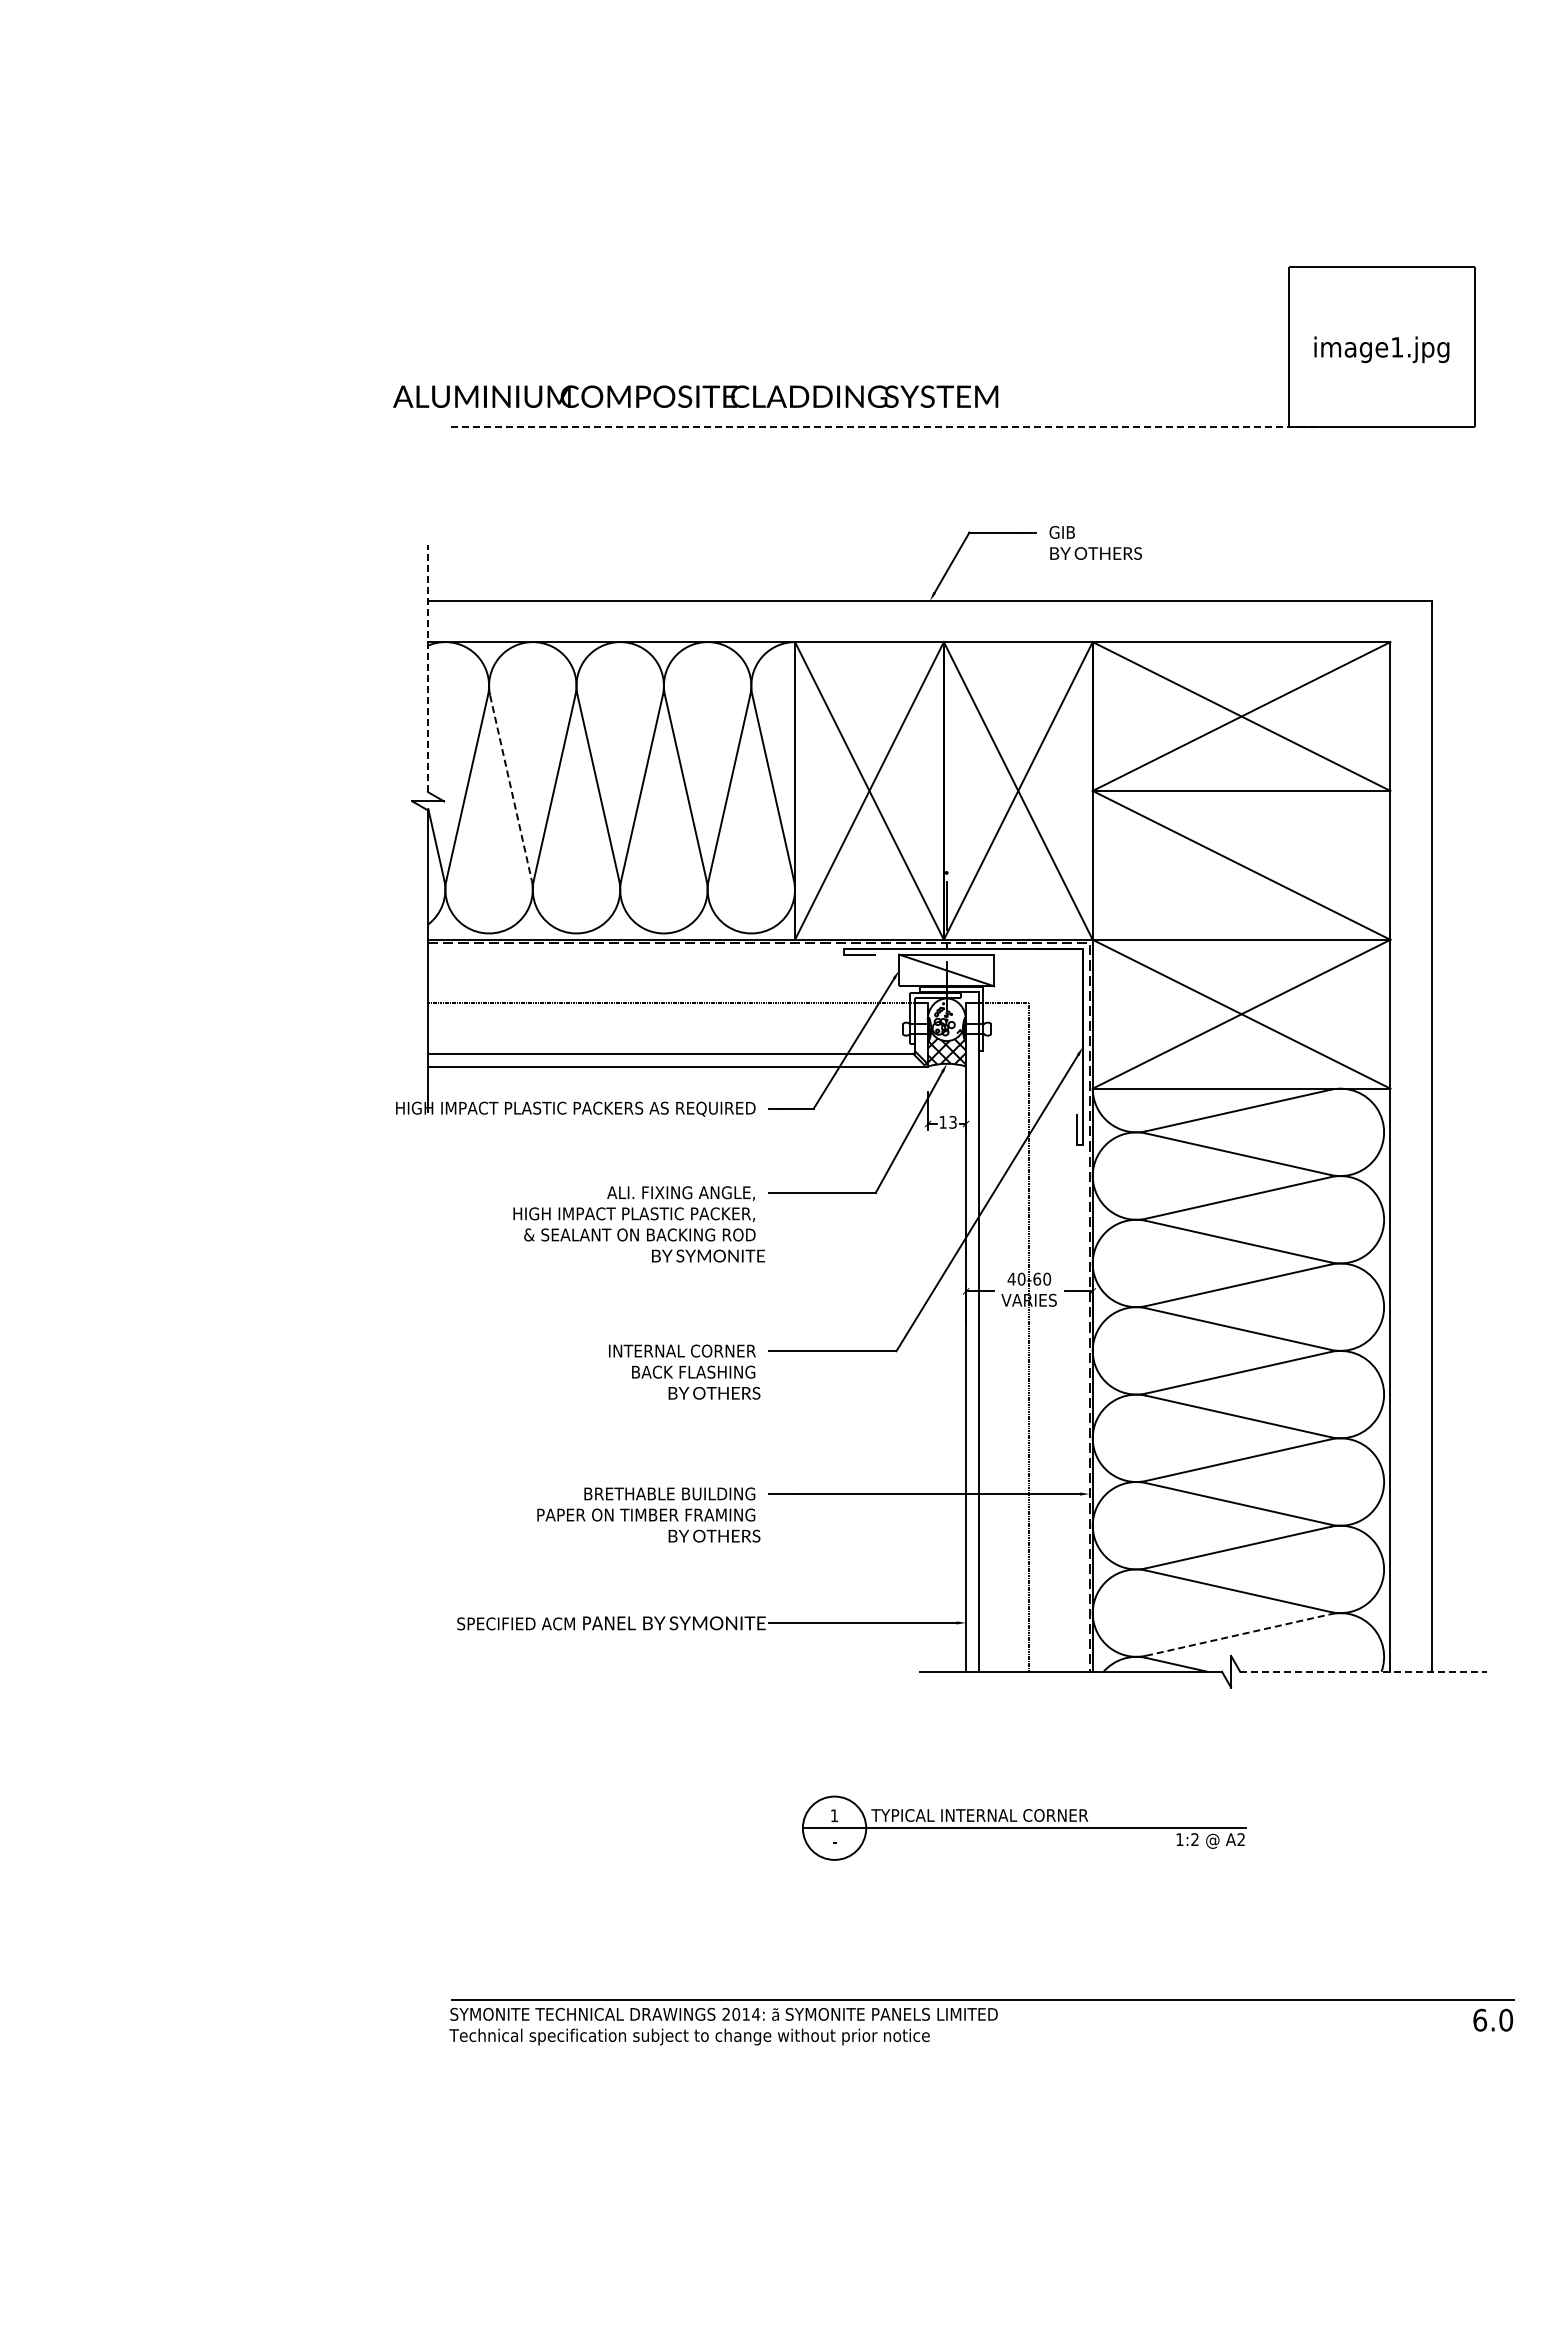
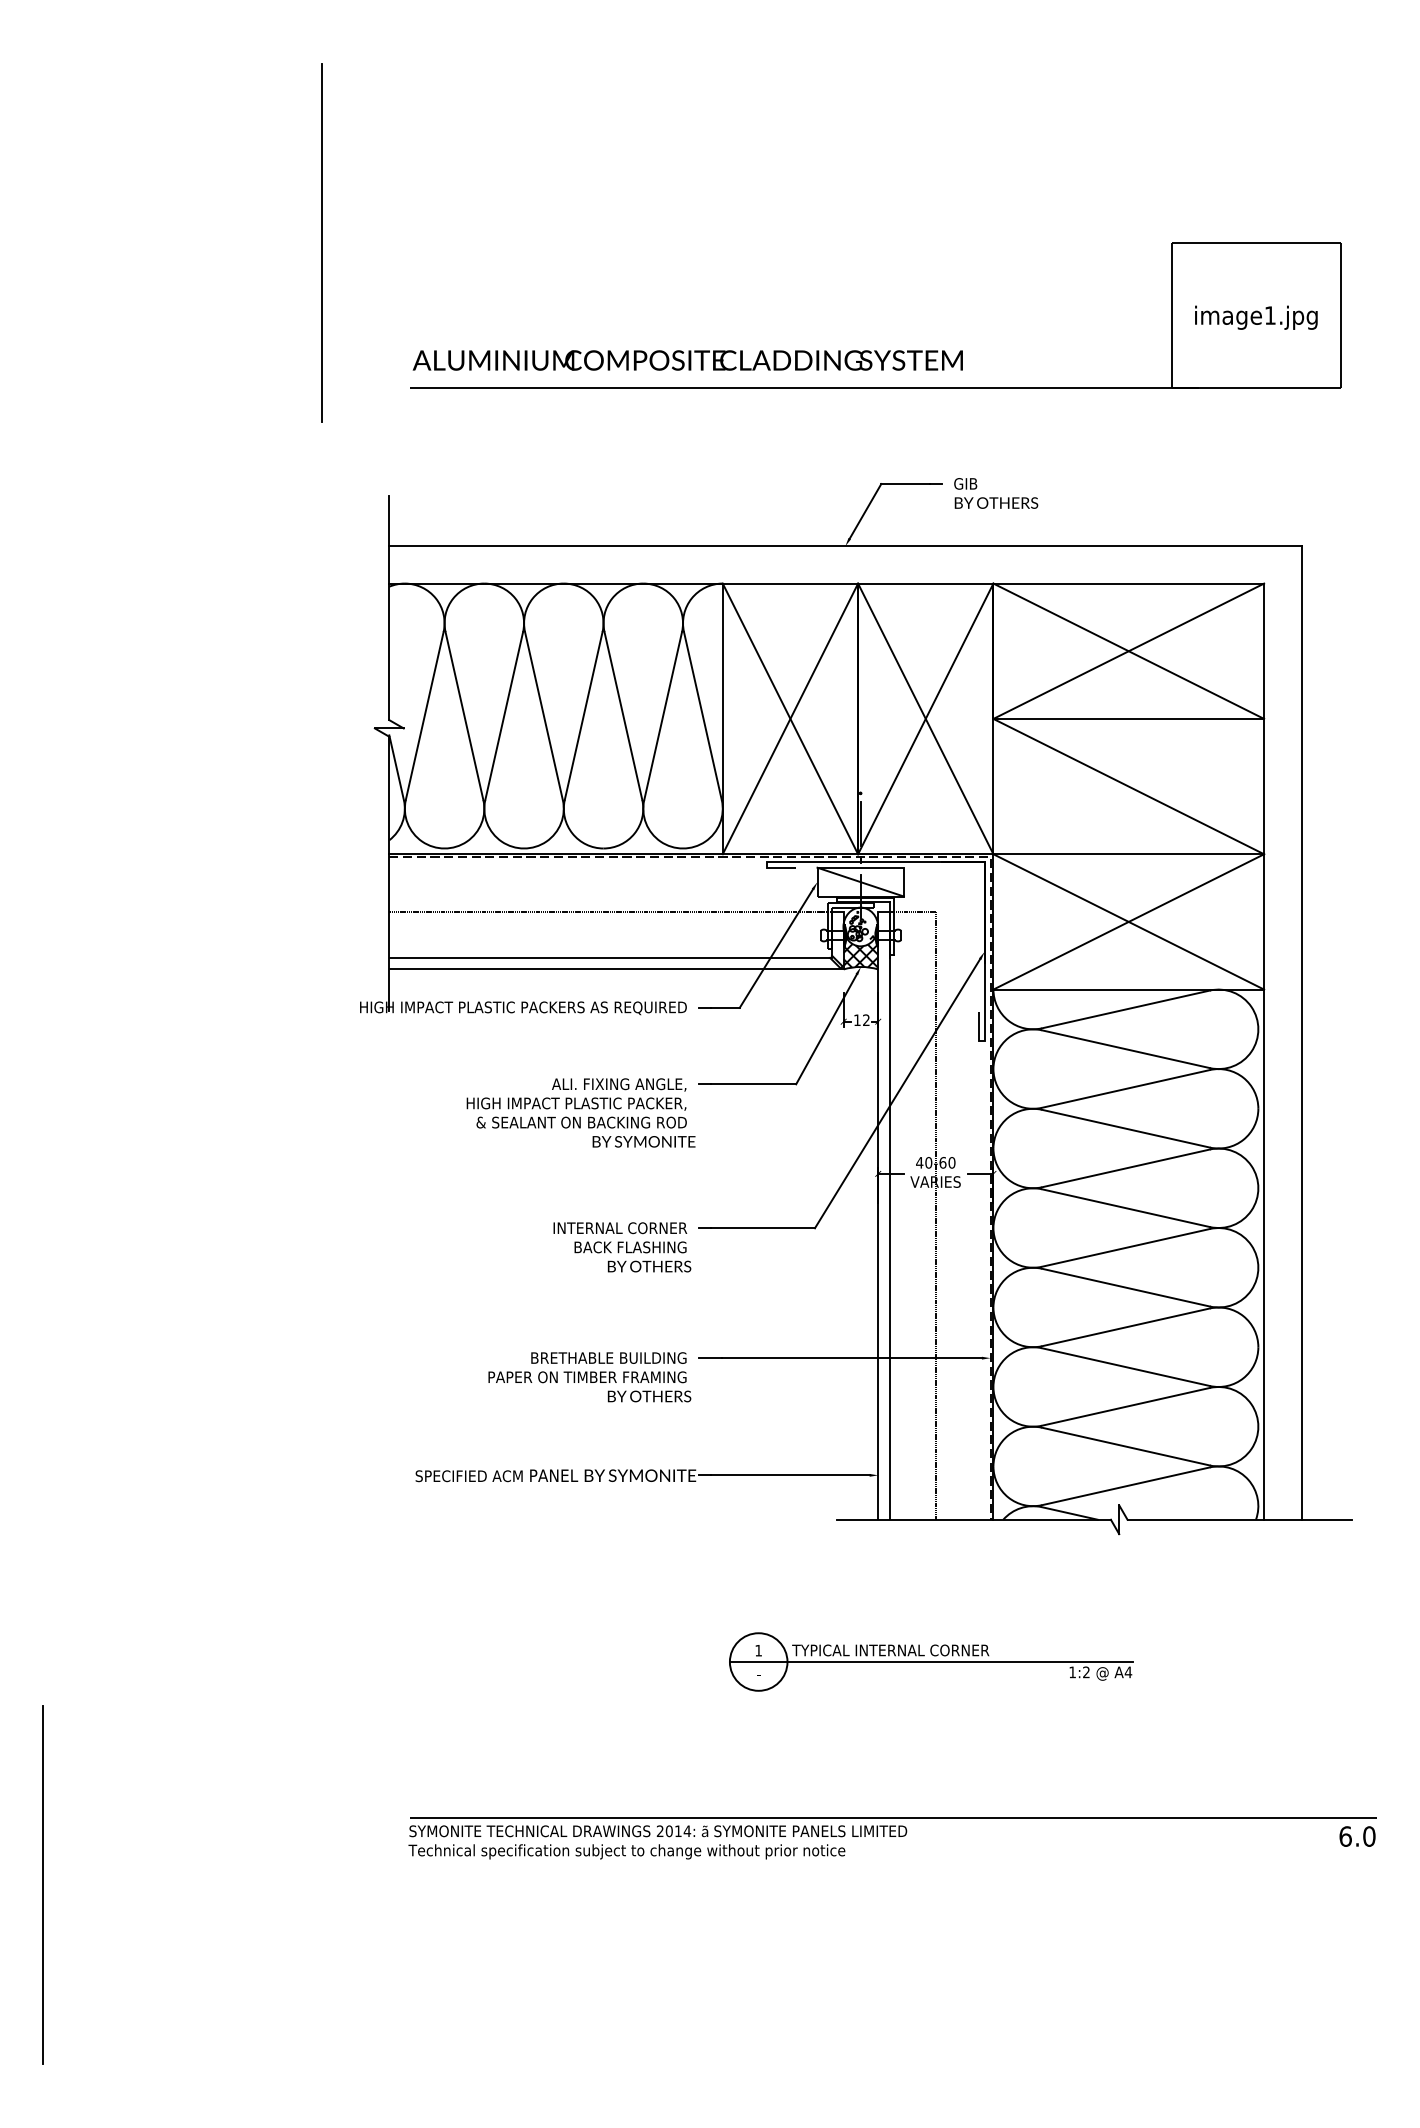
line: (354, 267) -> (322, 242), added
text: (695, 396) -> (687, 360), moved
line: (884, 427) -> (804, 388), dashed -> solid
line: (428, 668) -> (389, 607), dashed -> solid
line: (510, 787) -> (464, 715), dashed -> solid
text: (952, 1122) -> (865, 1020), 13 -> 12
line: (1238, 1635) -> (1125, 1486), dashed -> solid
line: (1364, 1671) -> (1240, 1519), dashed -> solid
text: (1241, 1839) -> (1128, 1672), A2 -> A4
line: (47, 2073) -> (43, 1885), added

